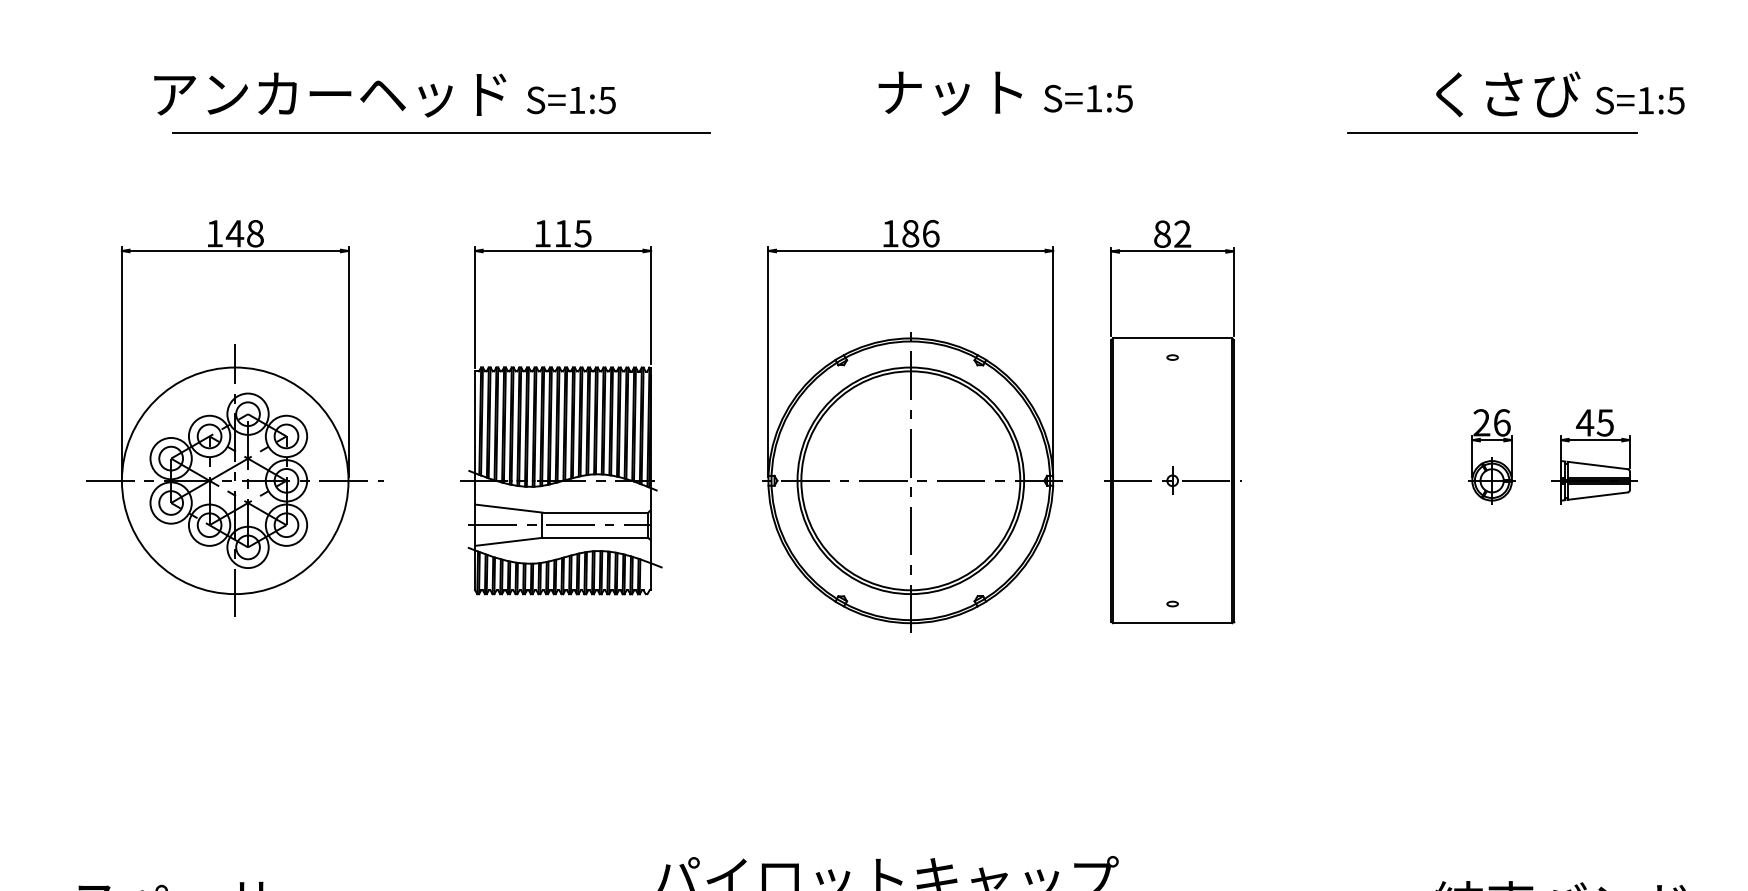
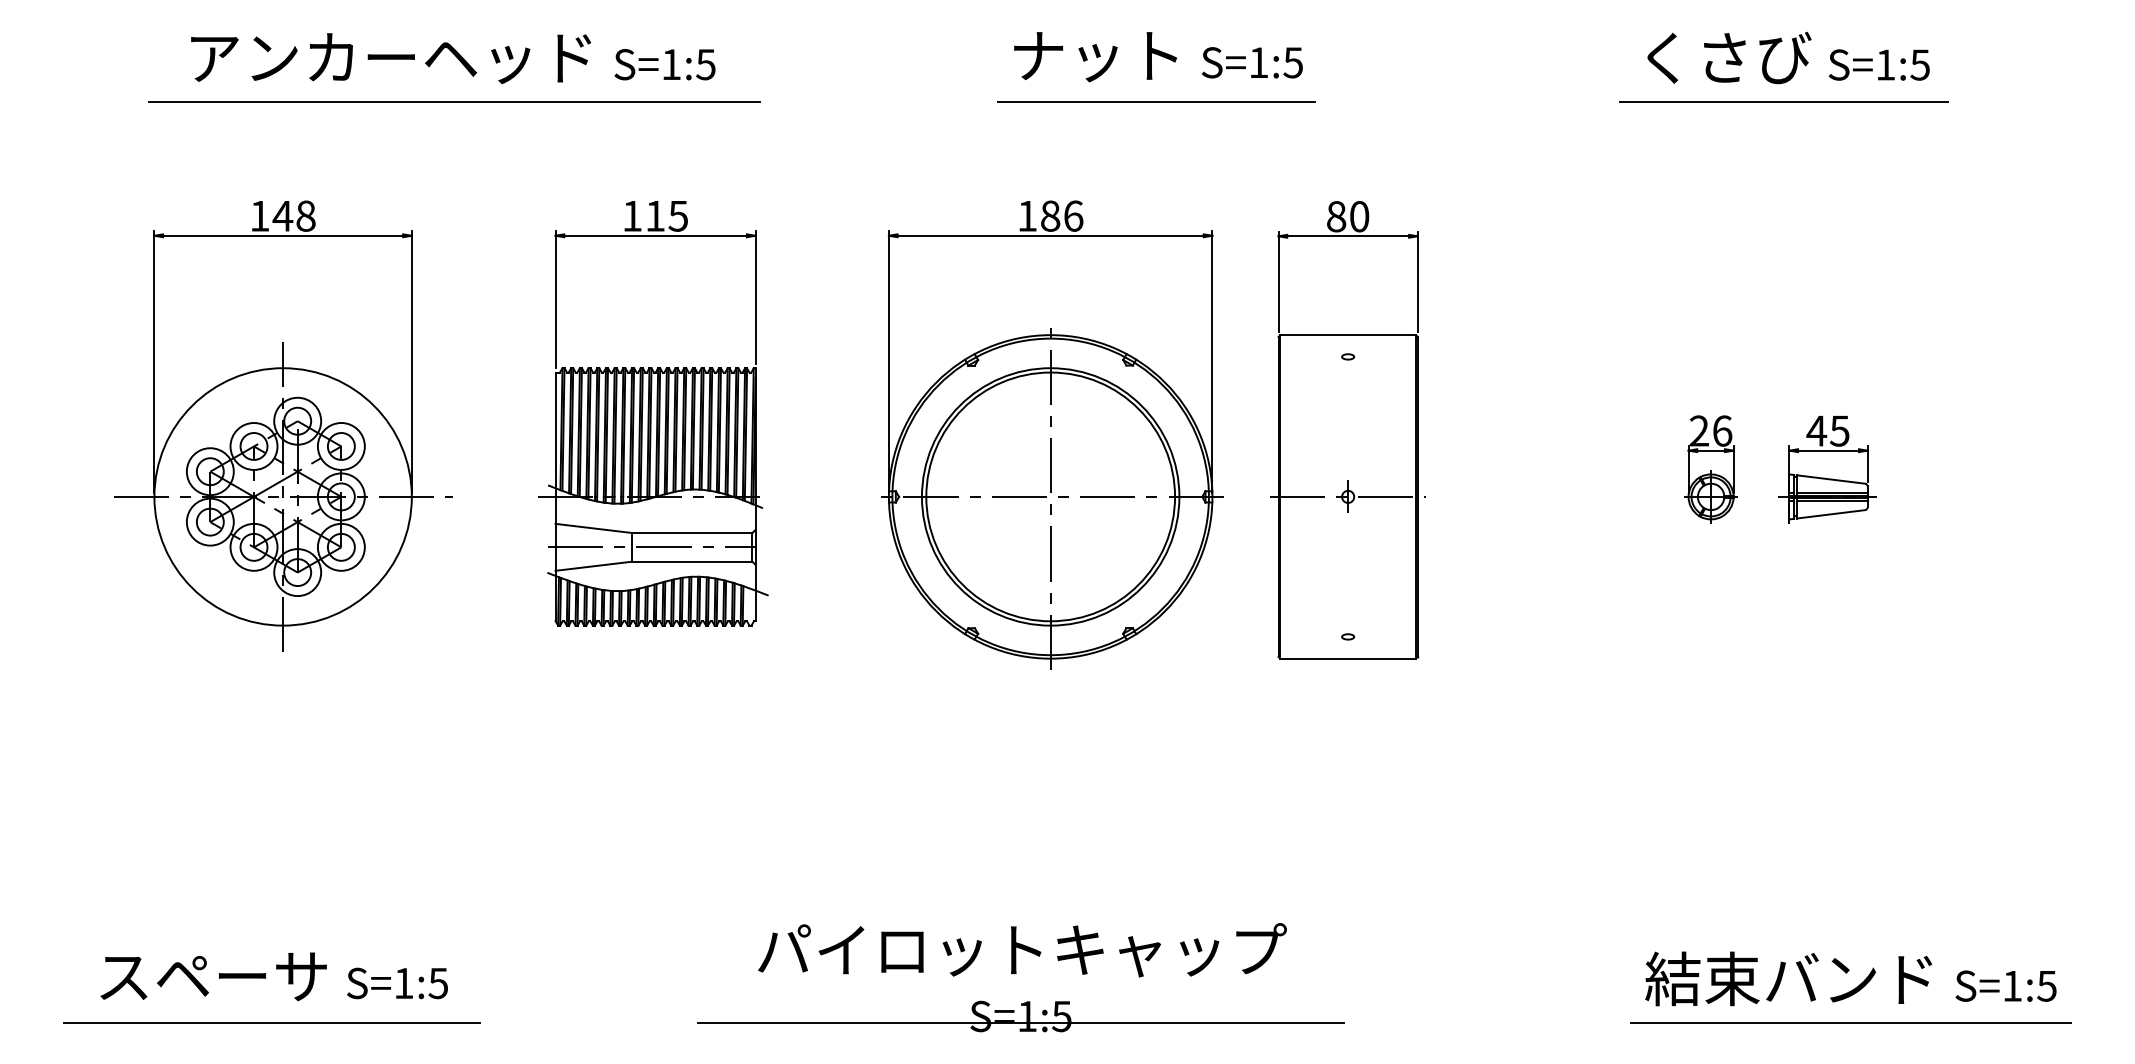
line: (441, 132) -> (454, 101), moved
line: (1003, 132) -> (1156, 101), added
line: (1492, 132) -> (1783, 101), moved
text: (1182, 234) -> (1359, 216), 82 -> 80

